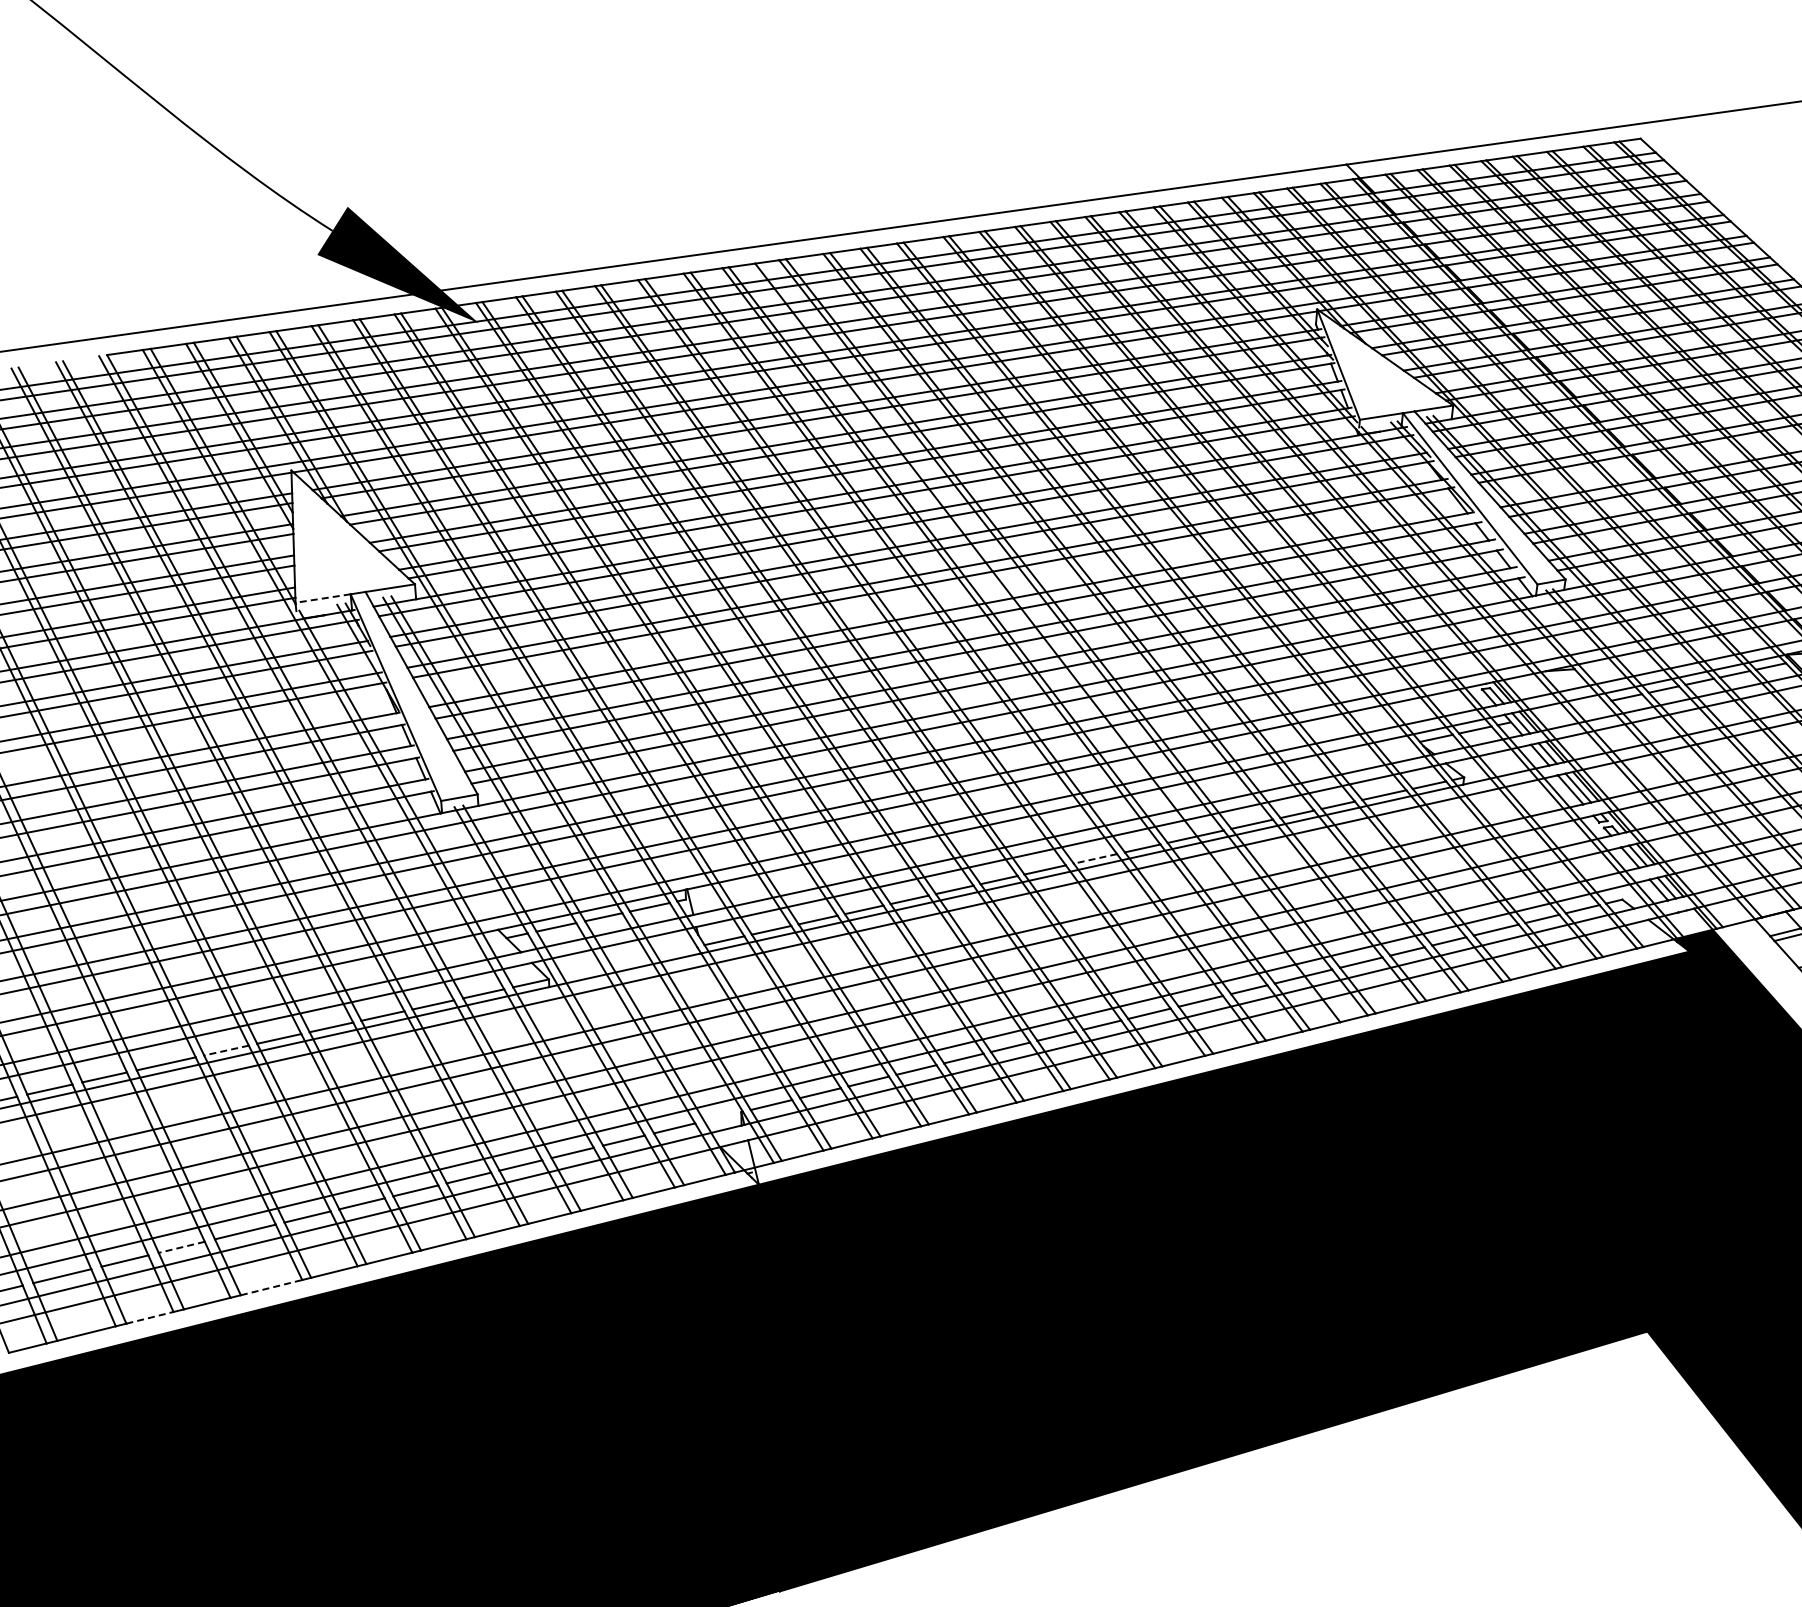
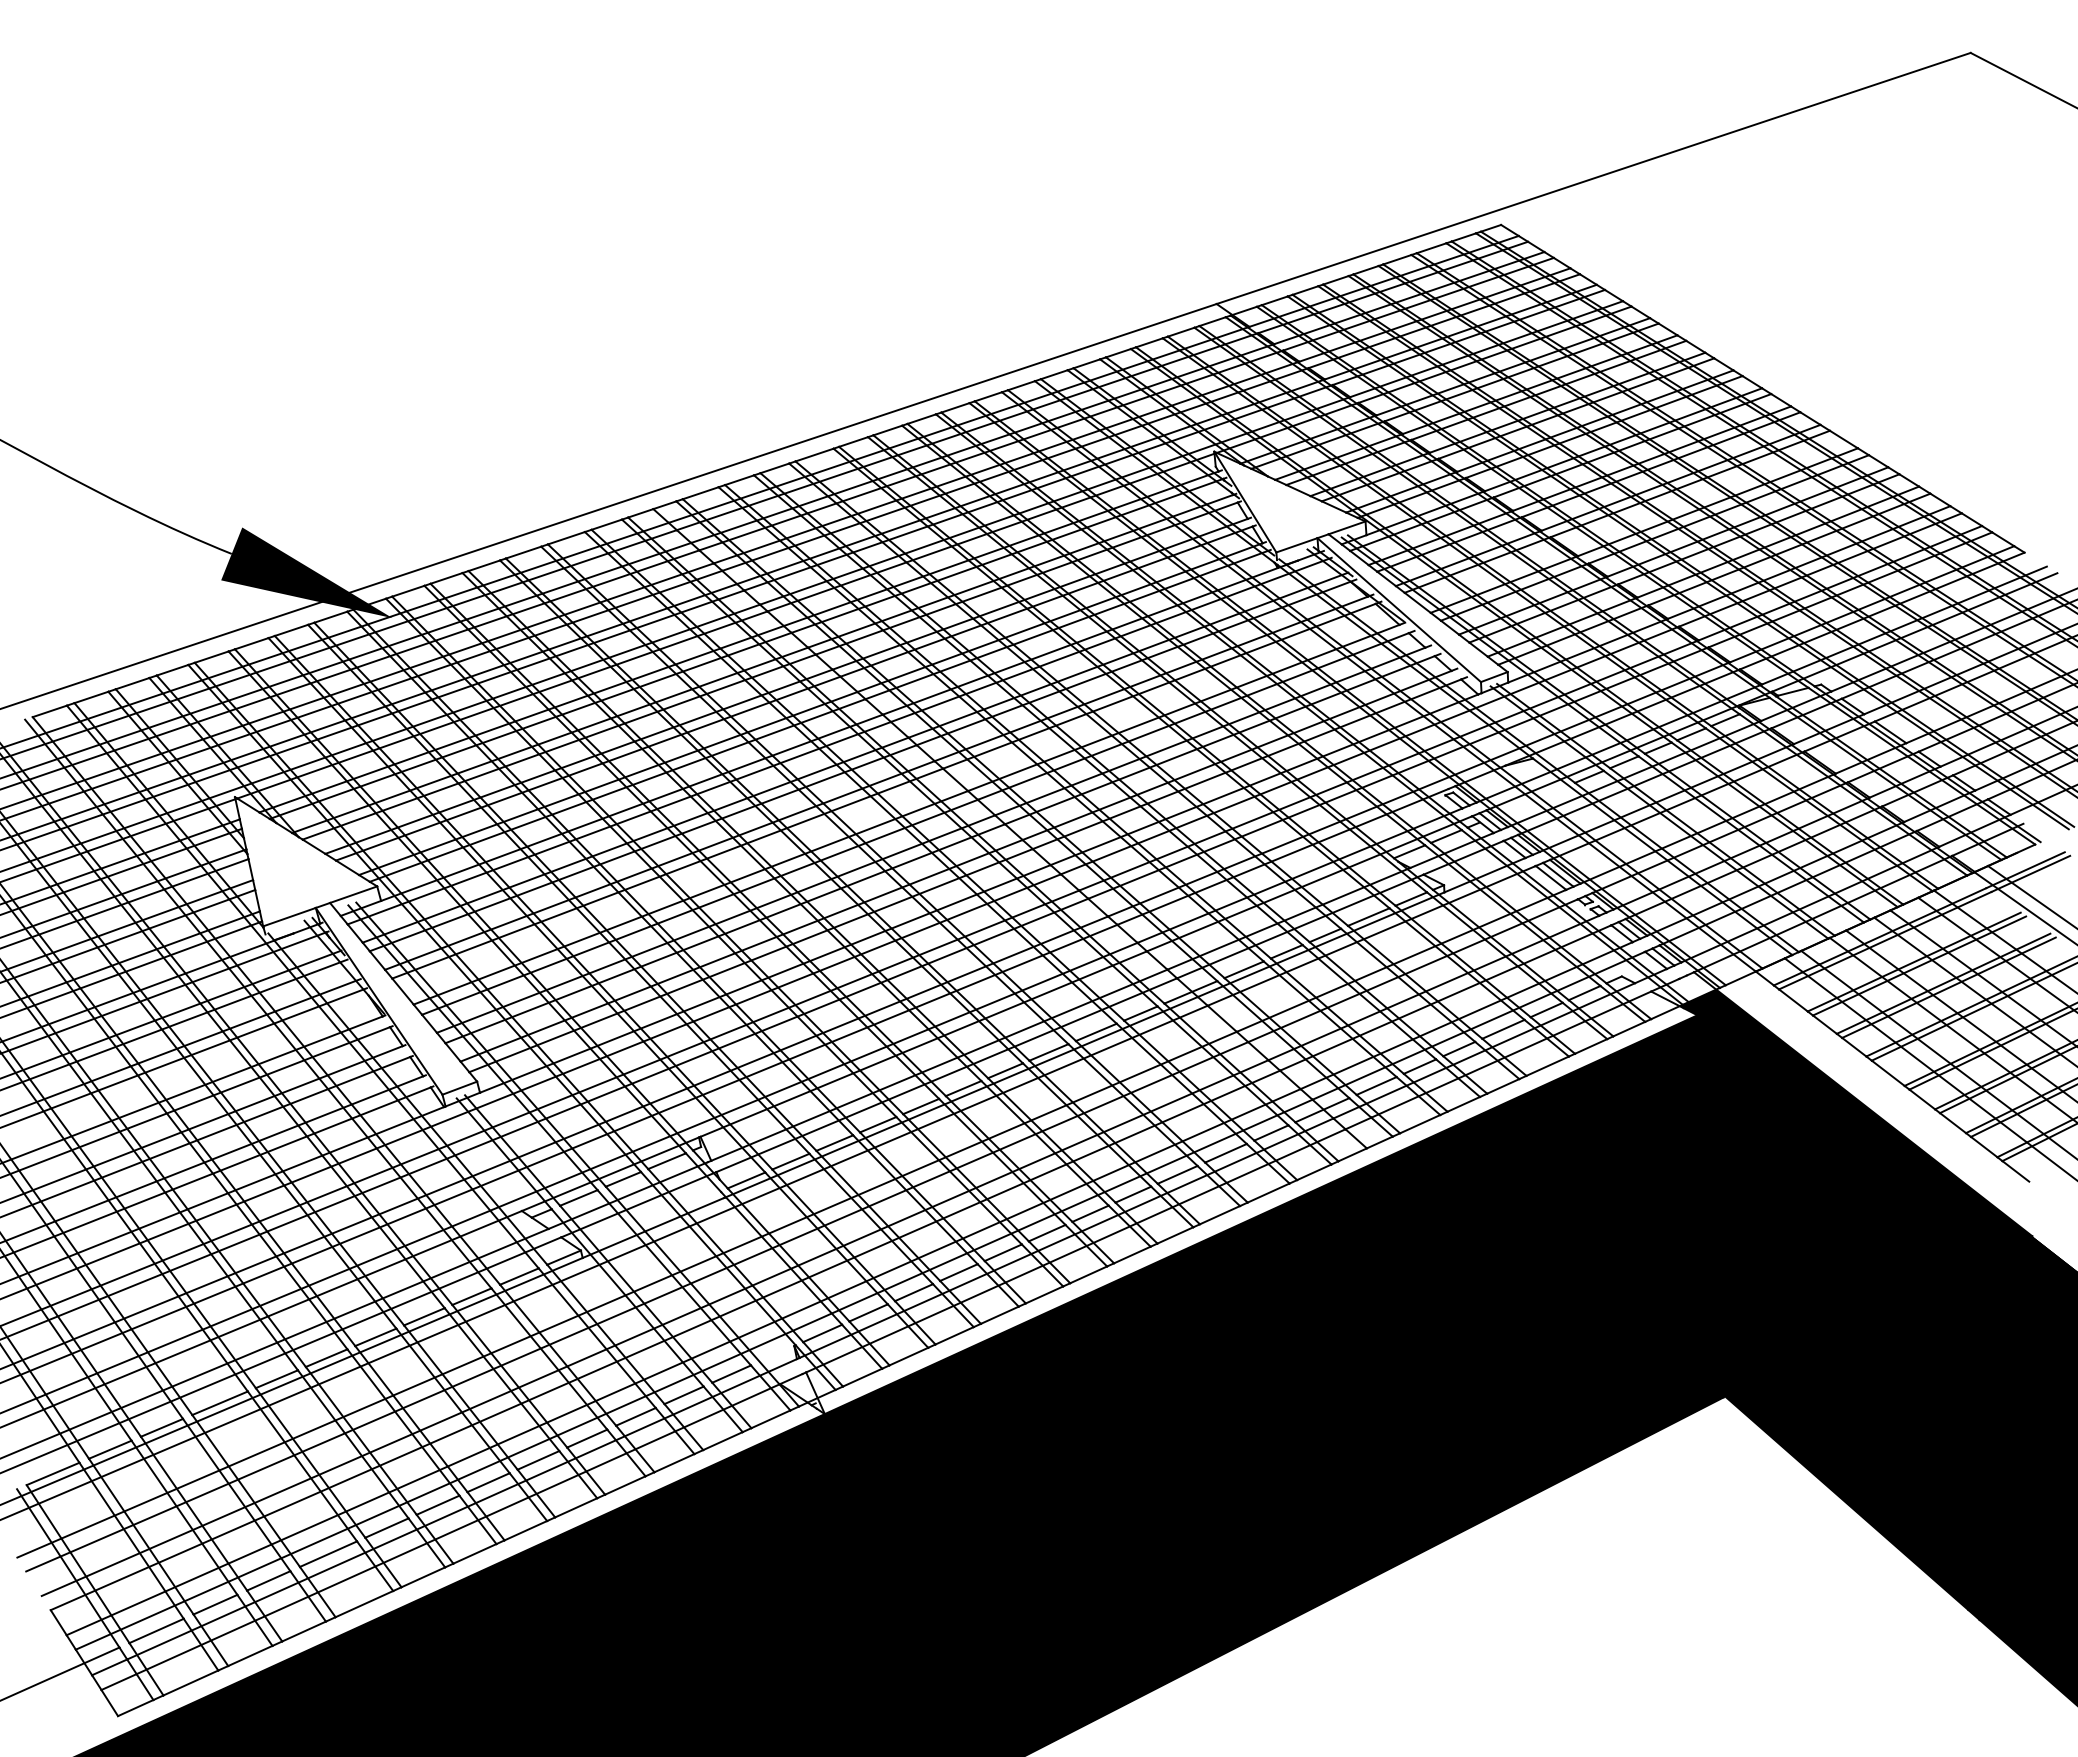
line: (323, 598) -> (289, 917), dashed -> solid
line: (1094, 858) -> (1095, 1032), dashed -> solid
line: (226, 1050) -> (276, 1379), dashed -> solid
line: (181, 1246) -> (268, 1580), dashed -> solid
line: (271, 1288) -> (364, 1604), dashed -> solid
line: (150, 1317) -> (250, 1655), dashed -> solid

